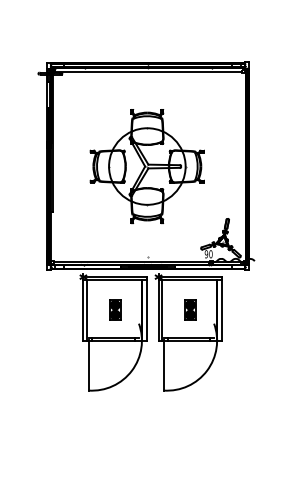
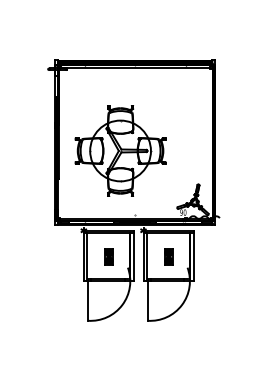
part: (147, 165) -> (120, 150), moved

